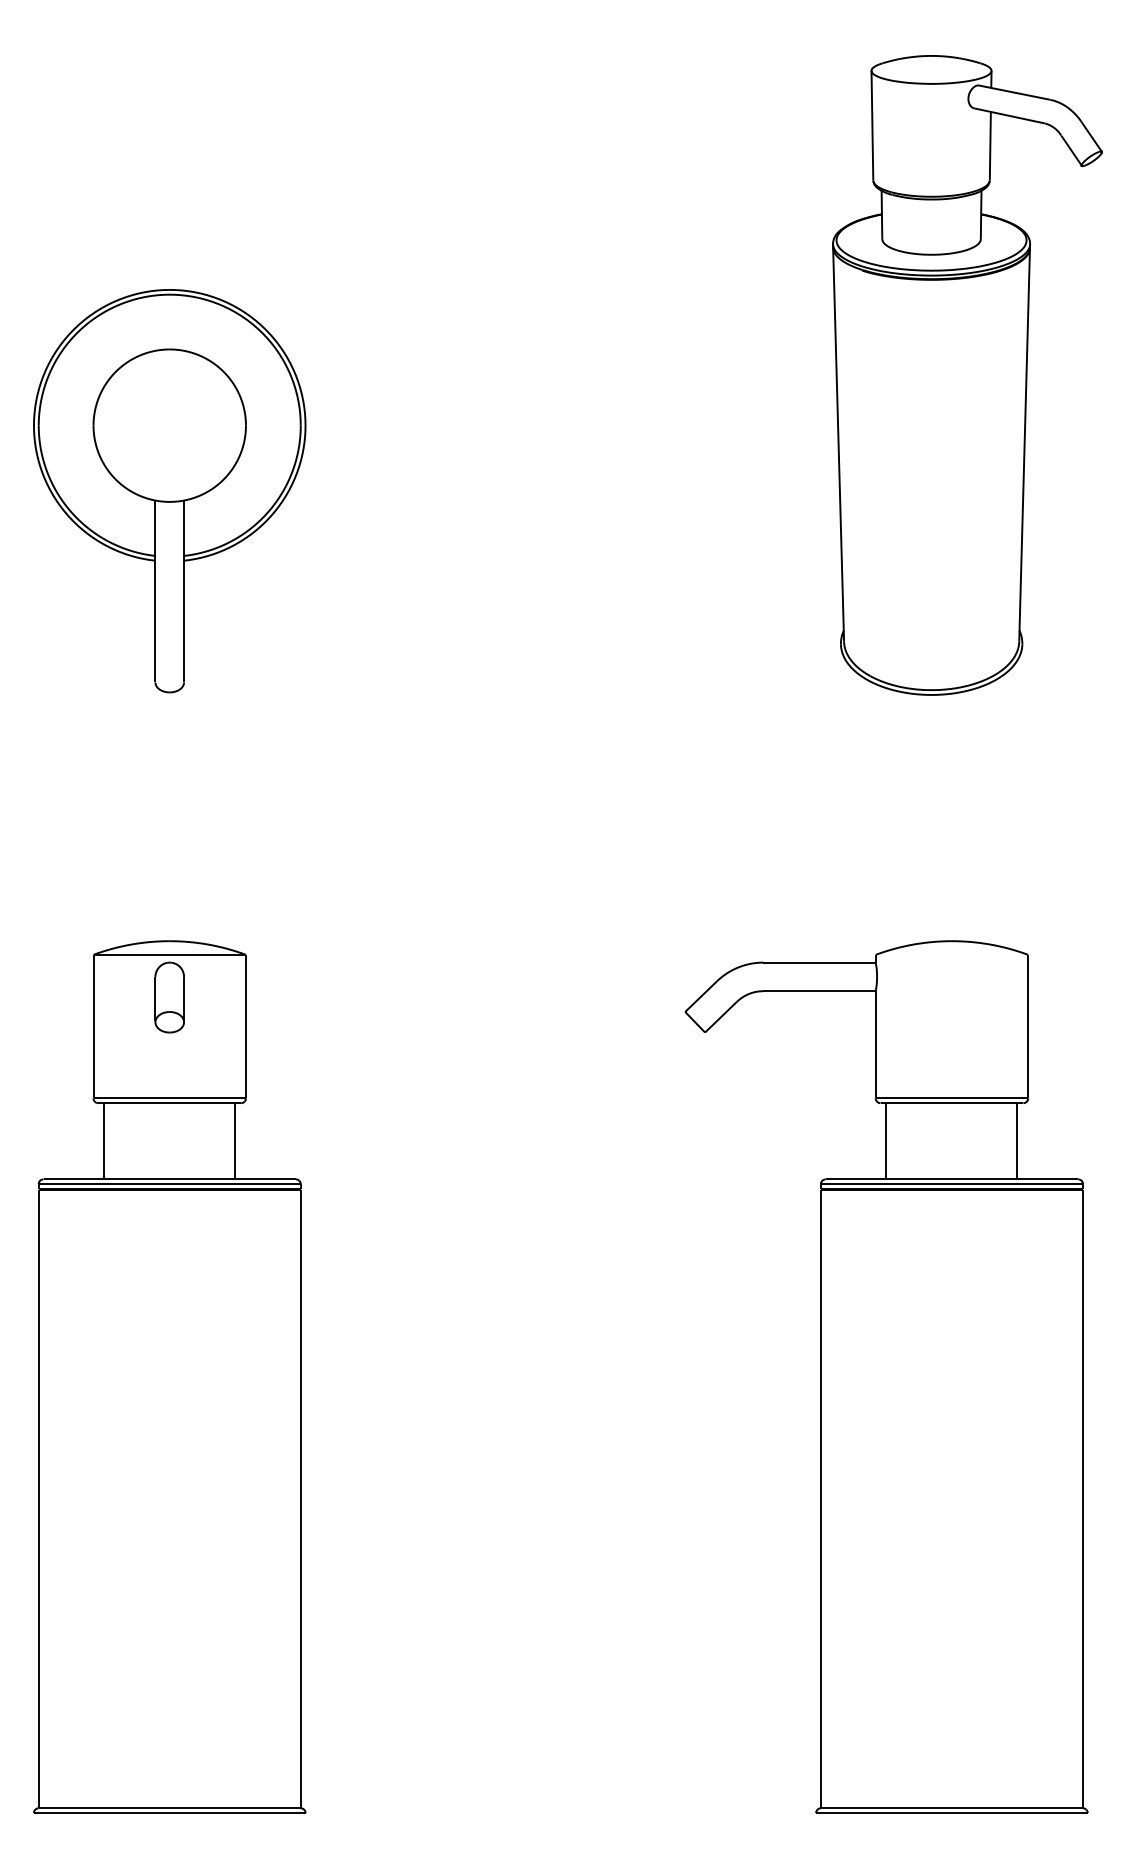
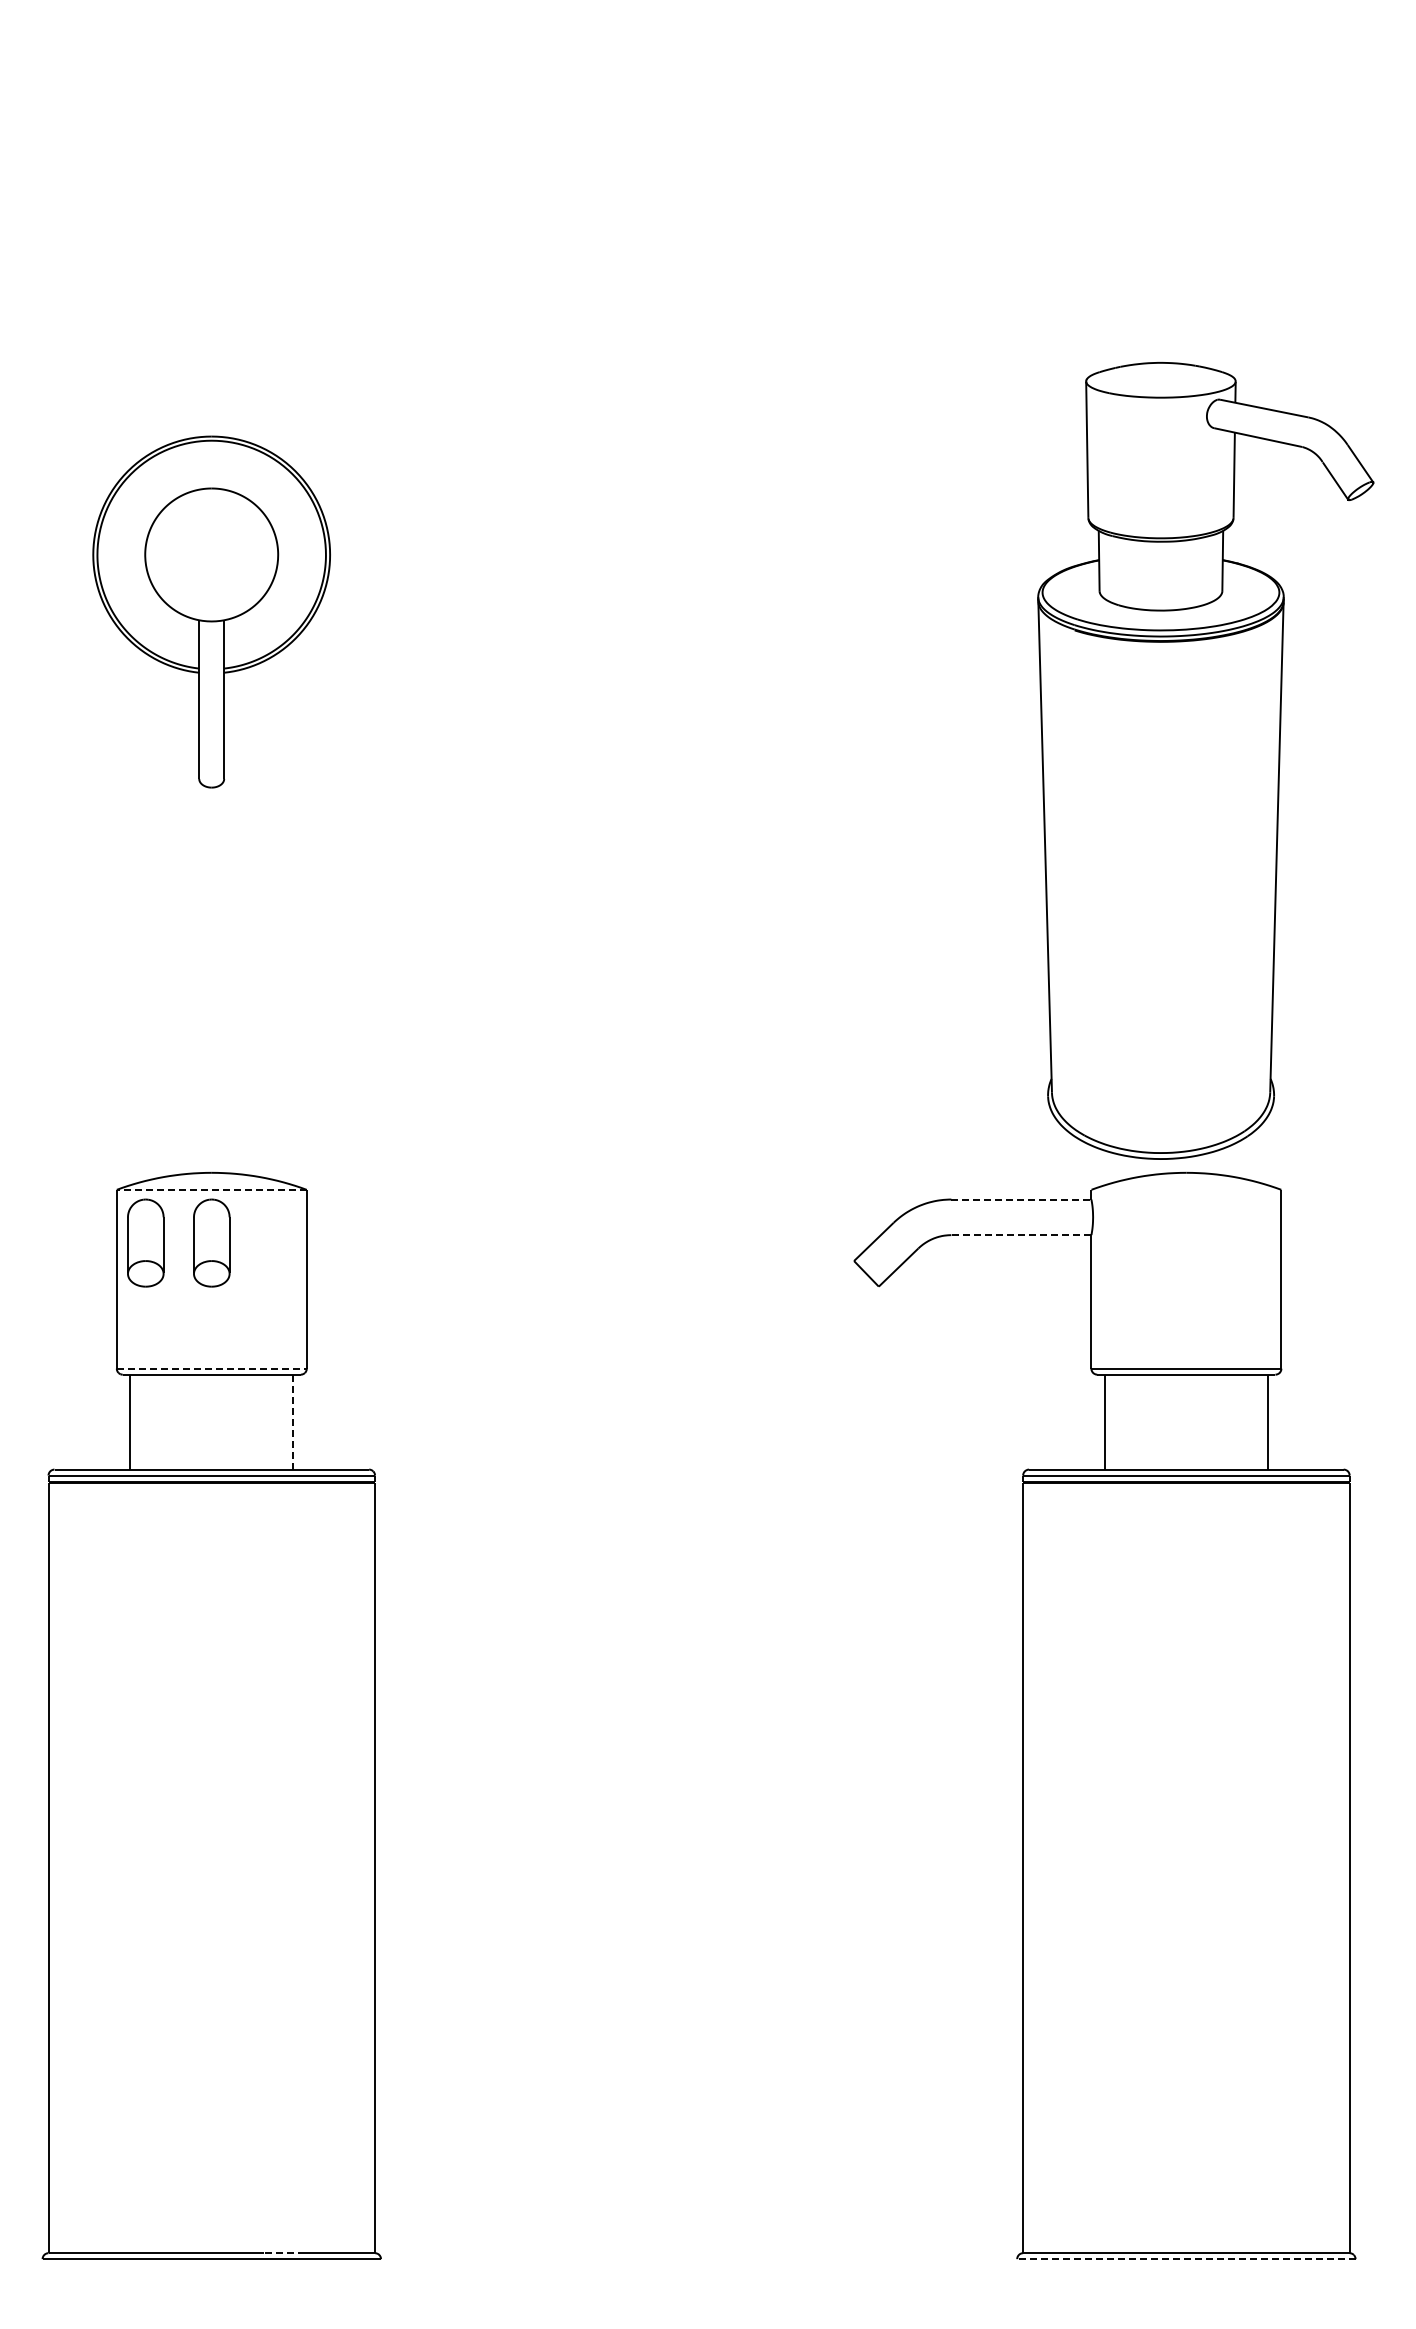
part: (967, 375) -> (1205, 760), moved
part: (169, 490) -> (211, 611), size x0.7
line: (169, 954) -> (211, 1189), solid -> dashed
line: (819, 962) -> (1021, 1199), solid -> dashed
line: (818, 991) -> (1020, 1235), solid -> dashed
part: (116, 997) -> (145, 1242), added
line: (169, 1098) -> (211, 1368), solid -> dashed
line: (235, 1140) -> (293, 1421), solid -> dashed
line: (227, 1808) -> (283, 2253), solid -> dashed
line: (951, 1813) -> (1185, 2259), solid -> dashed

